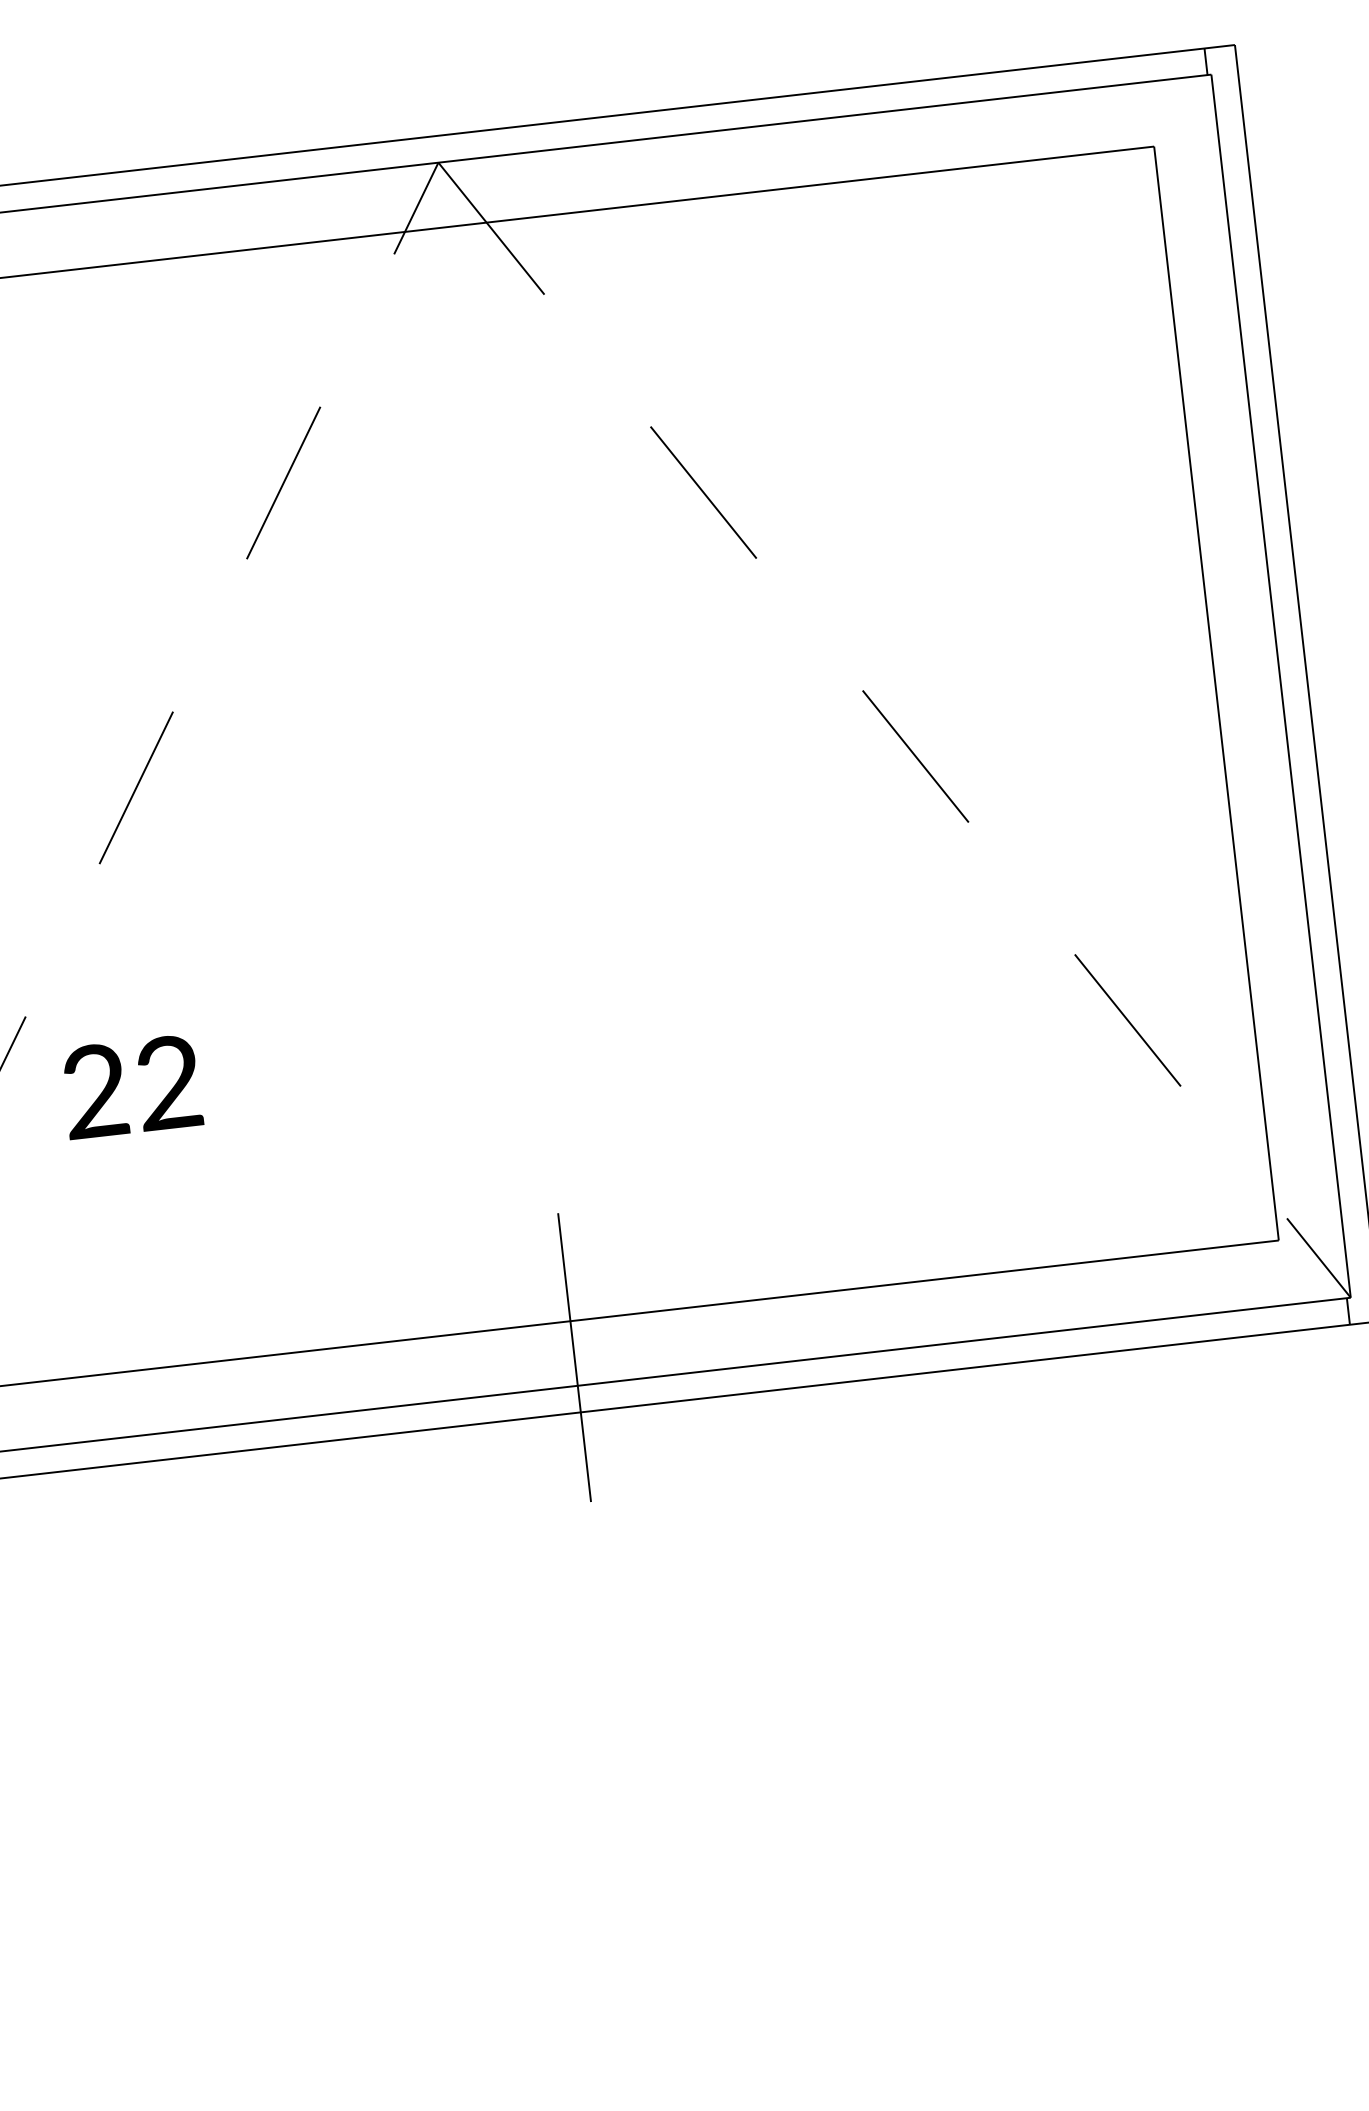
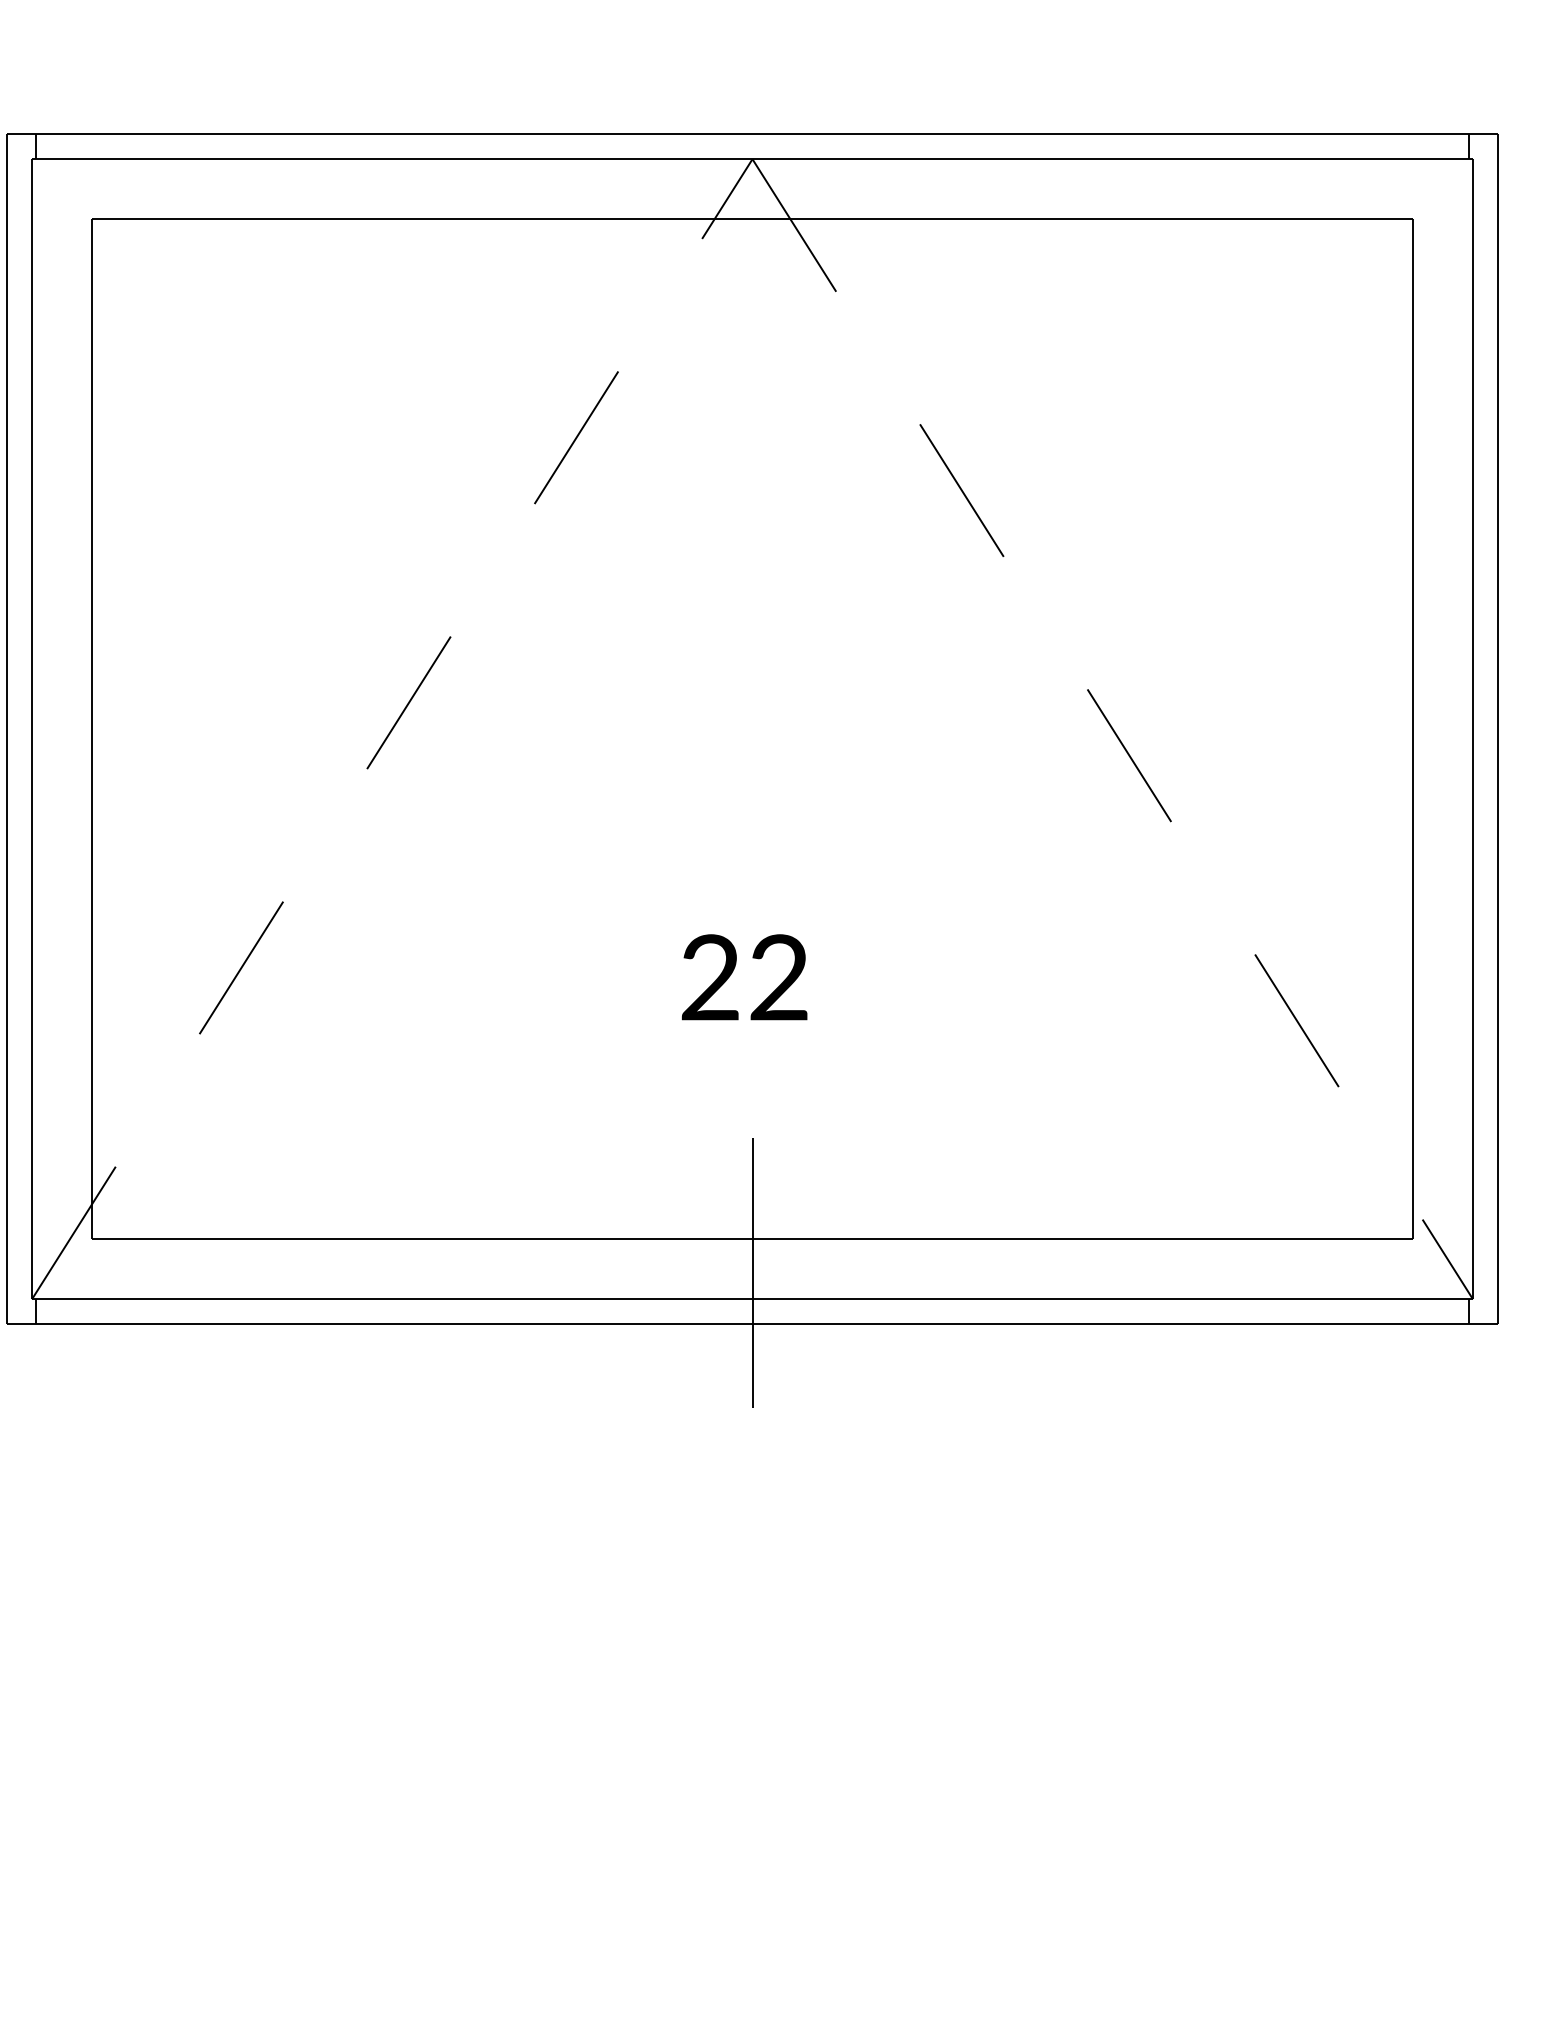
text: (131, 1086) -> (744, 977), moved

